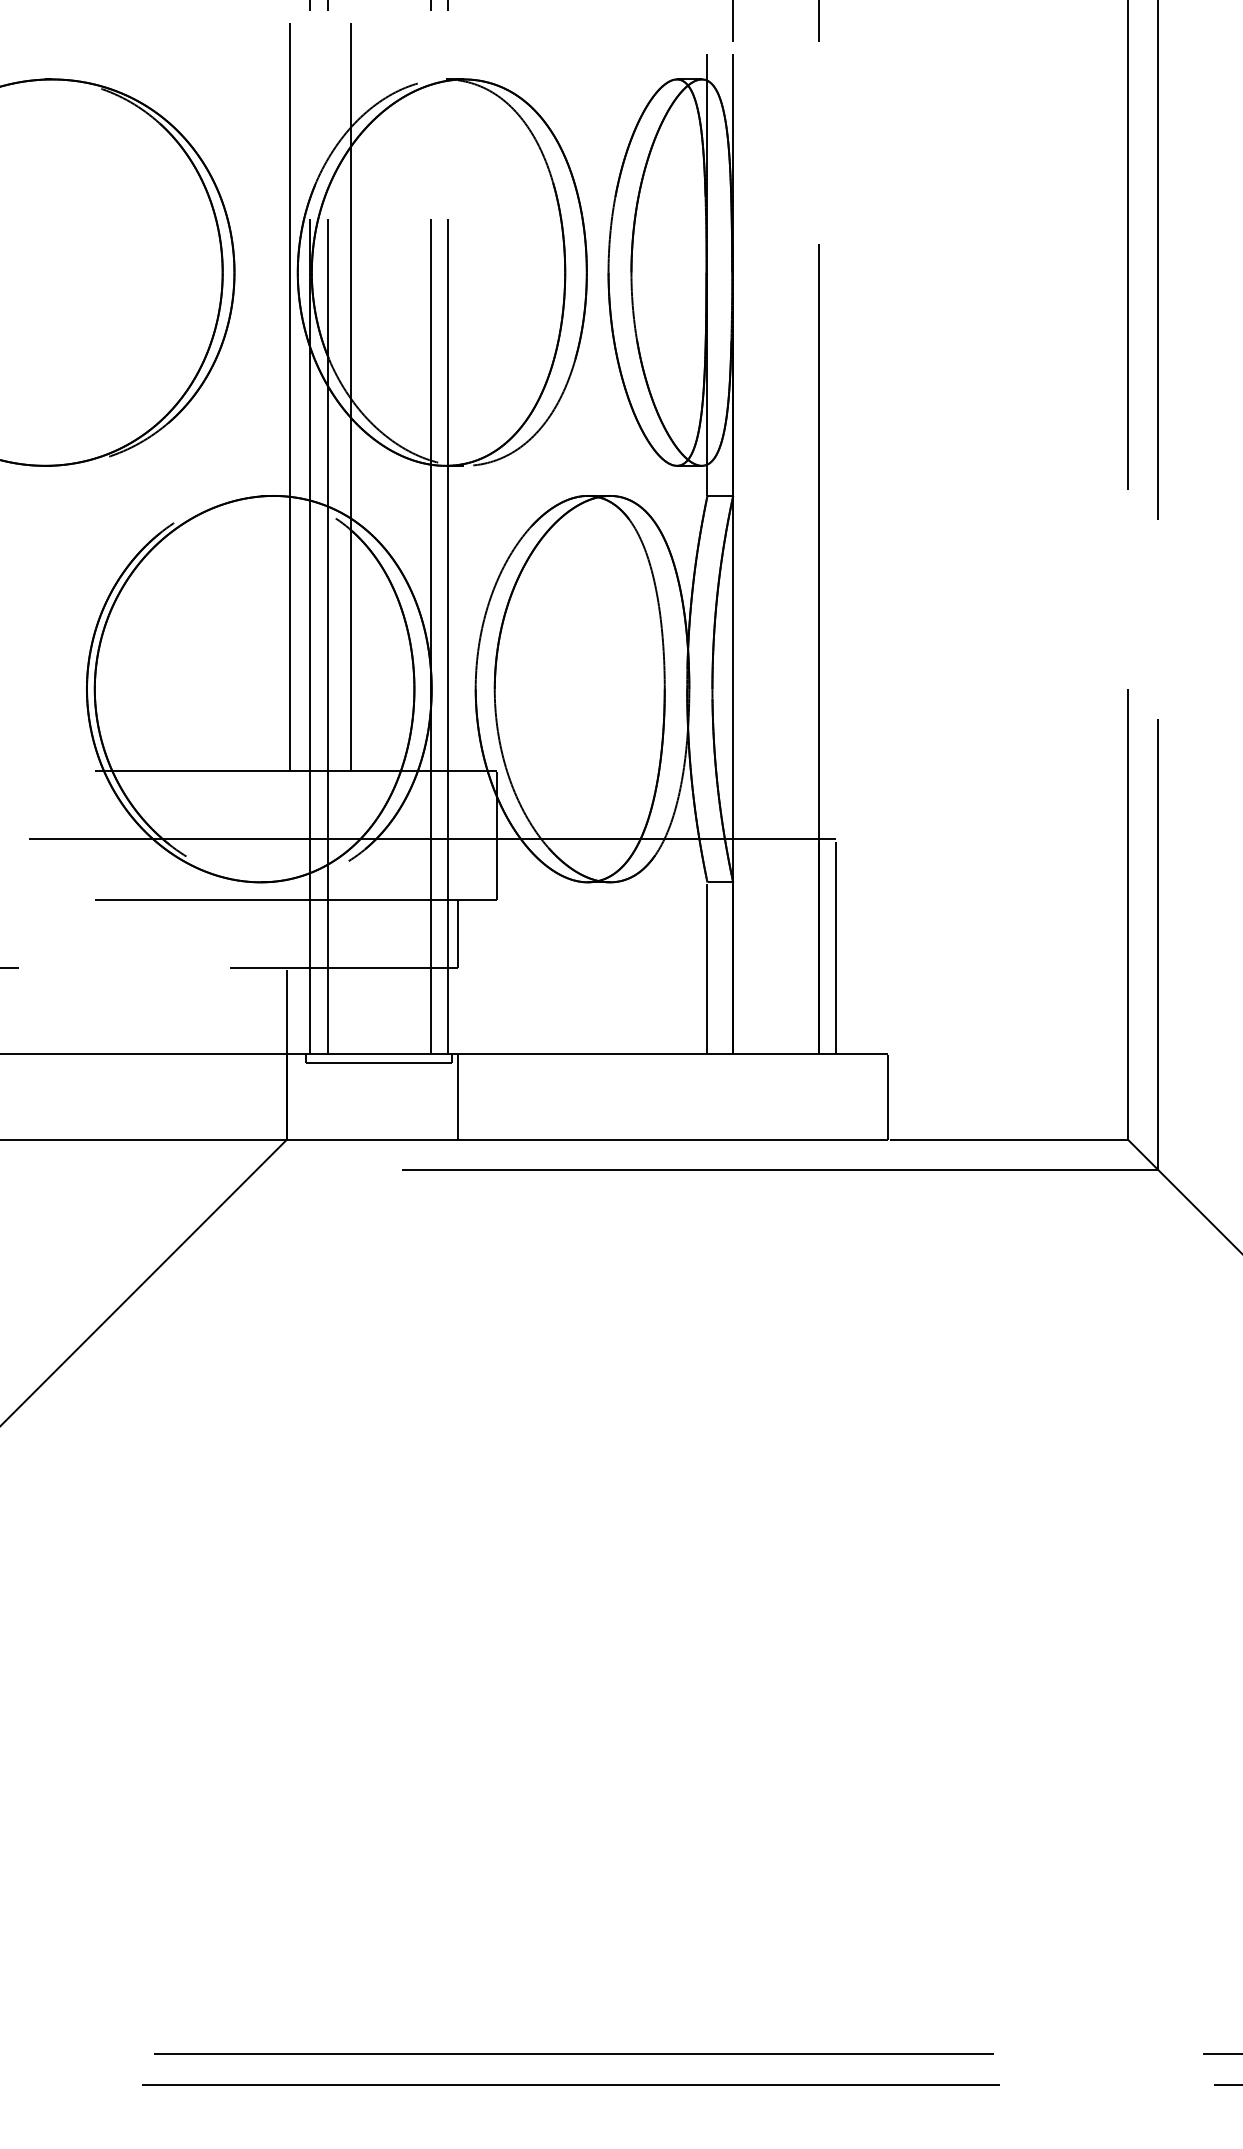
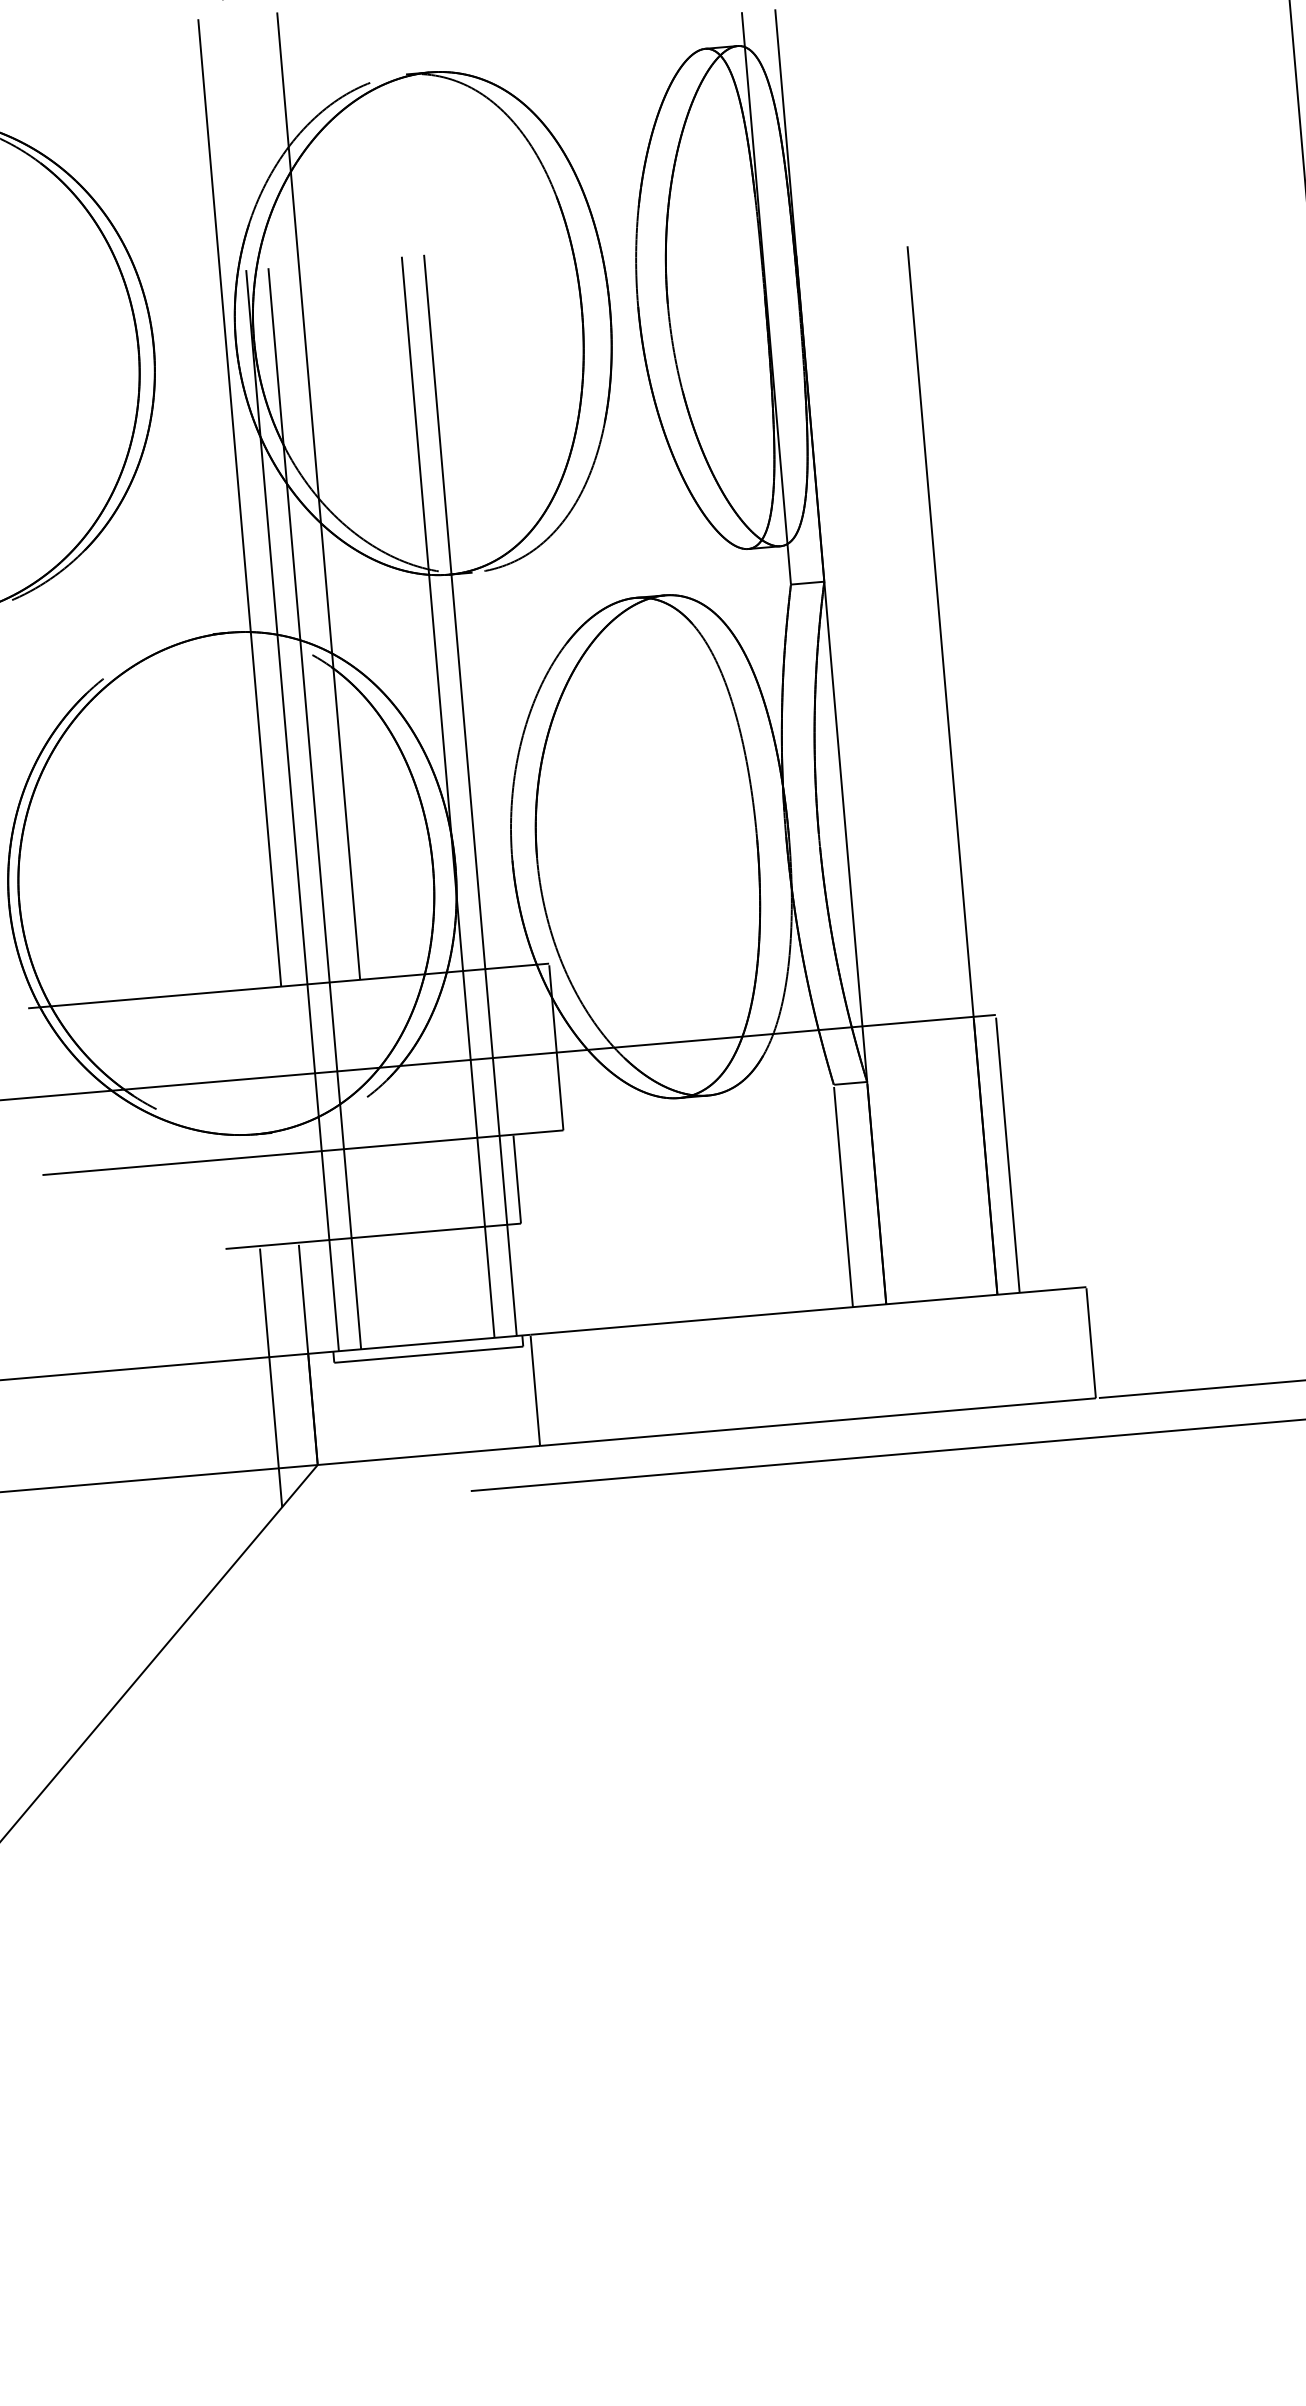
line: (256, 1069) -> (270, 1377), added

